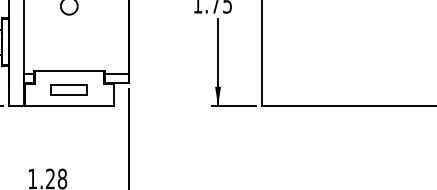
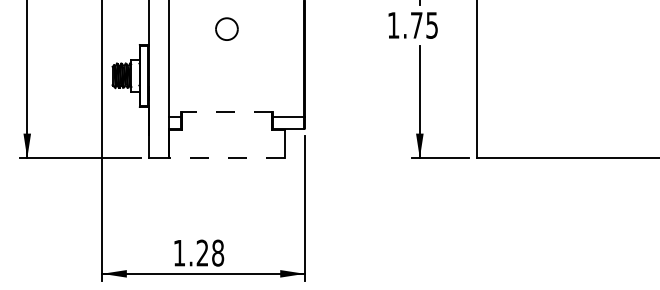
line: (68, 70) -> (226, 112), solid -> dashed
part: (68, 89) -> (226, 137), removed
line: (68, 106) -> (226, 158), solid -> dashed

